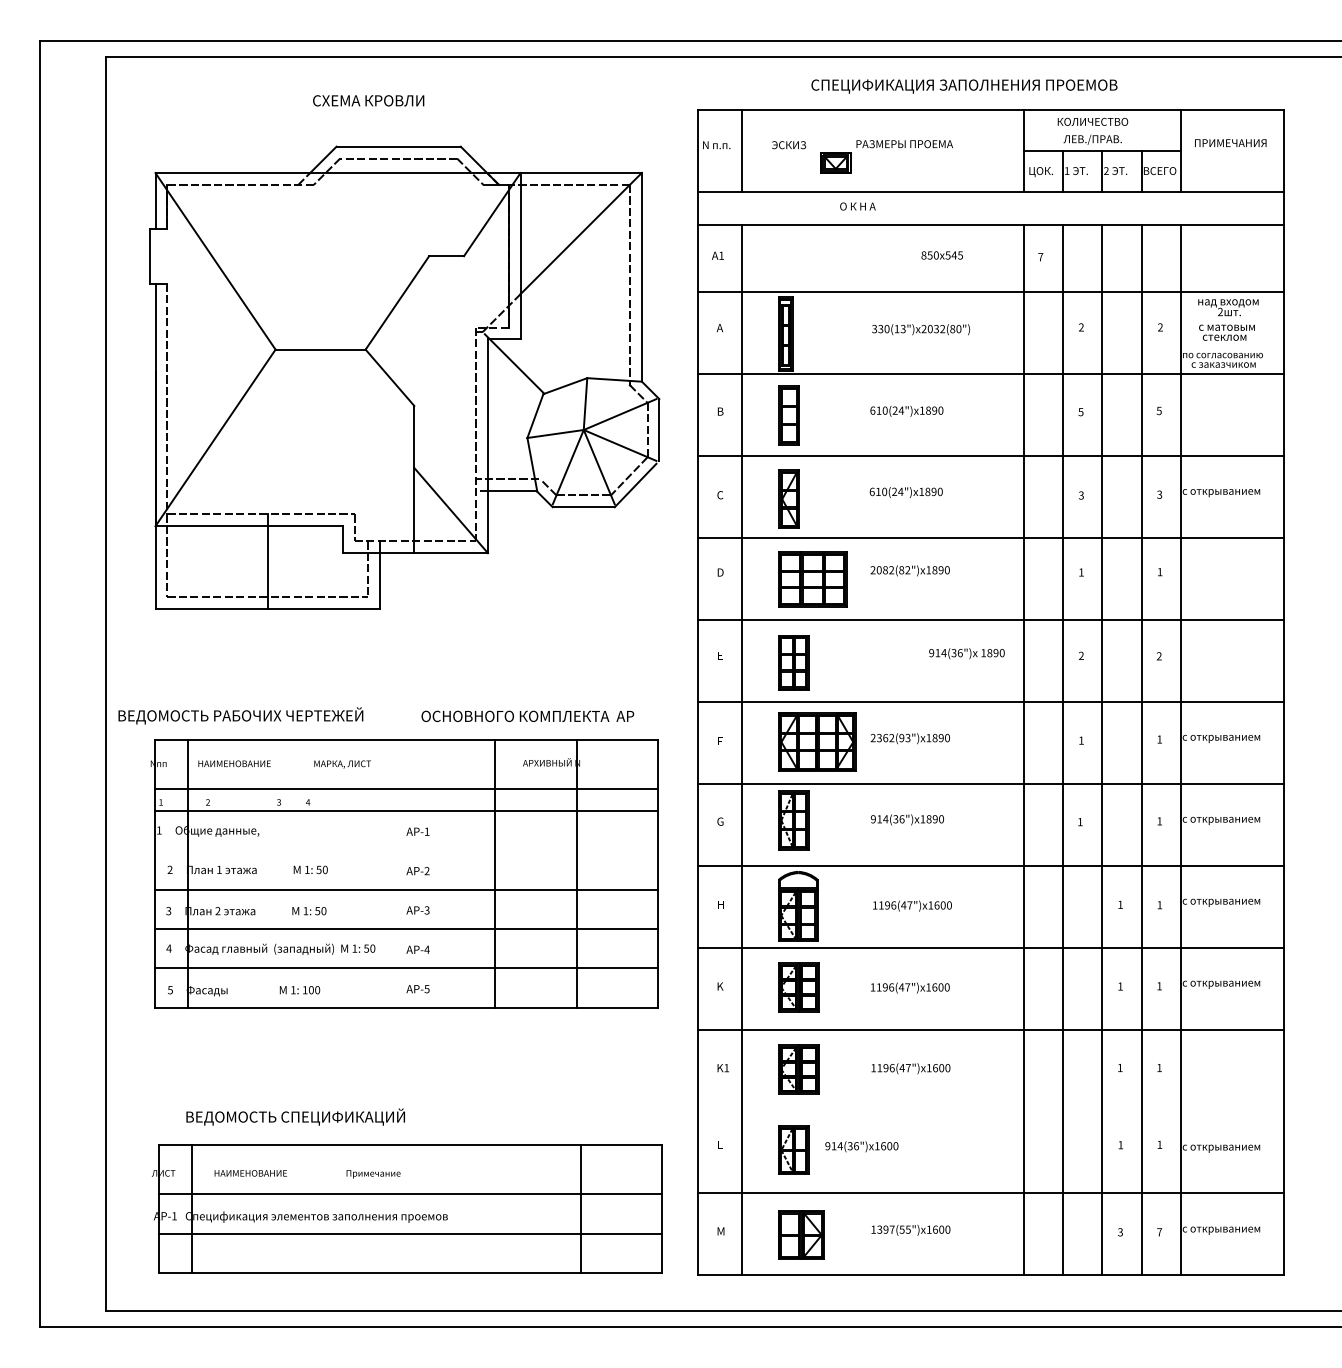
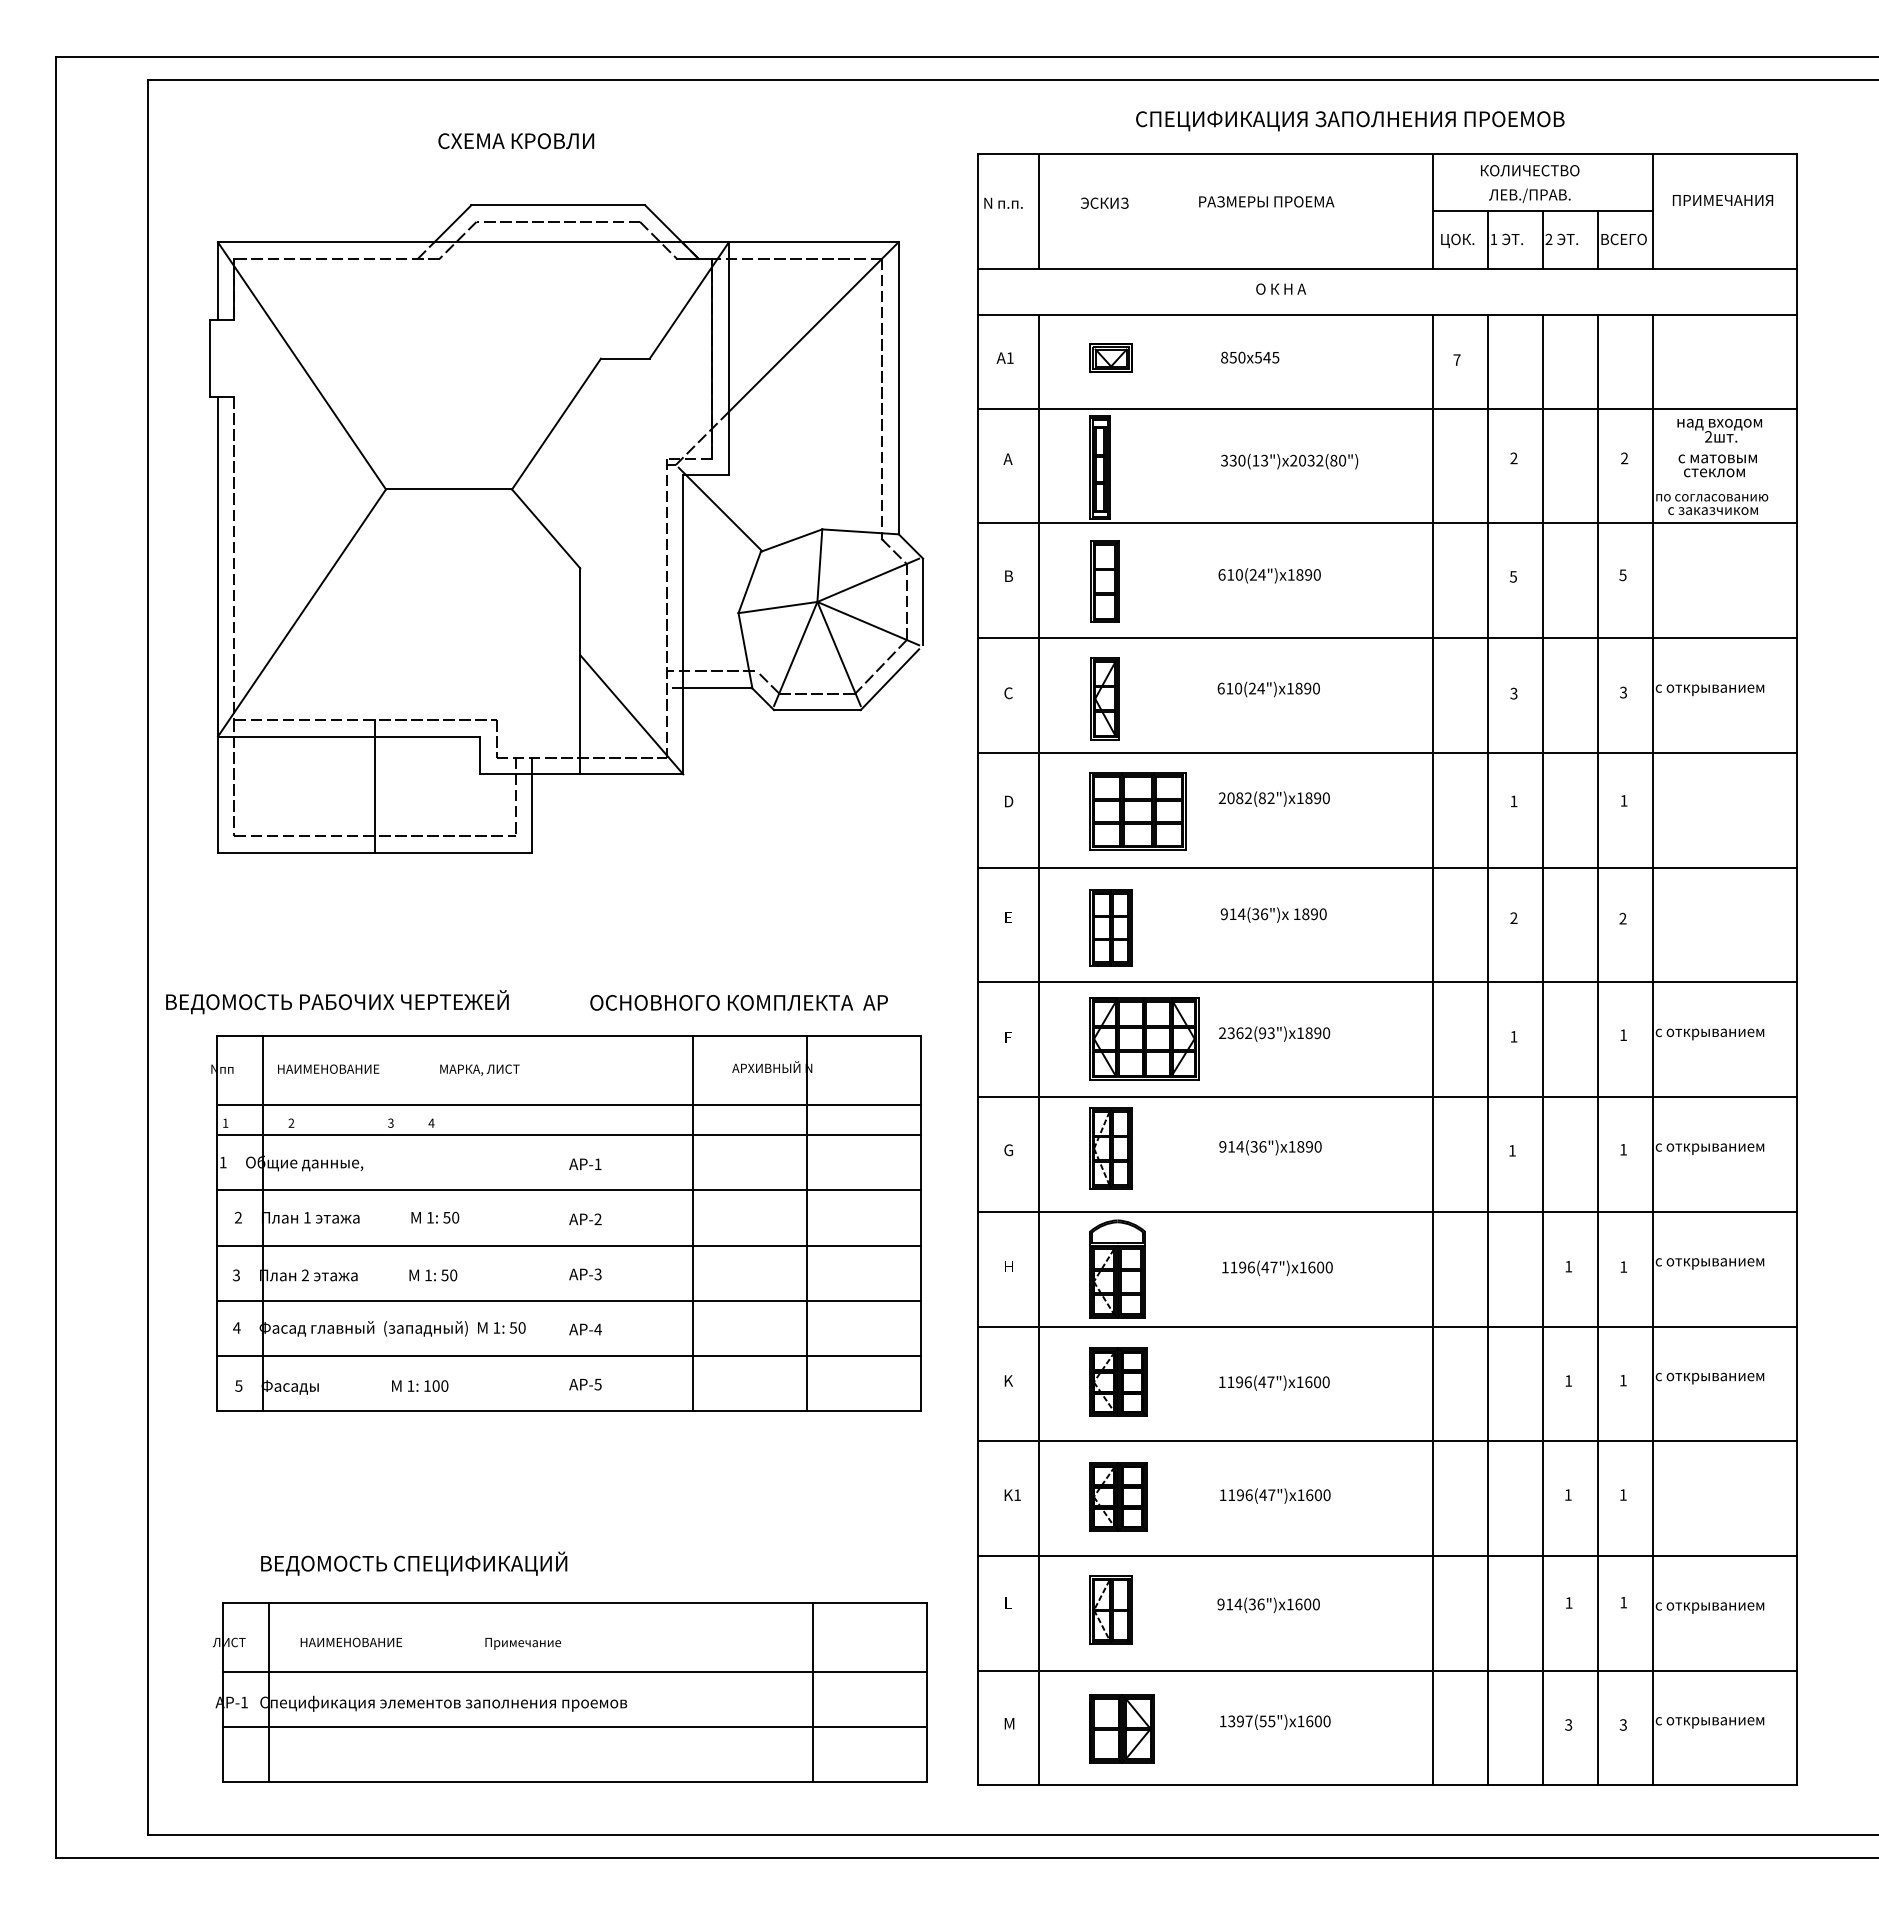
part: (835, 162) -> (1110, 357), moved
text: (858, 206) -> (1281, 288), moved
text: (942, 255) -> (1250, 357), moved
text: (966, 653) -> (1273, 914), moved
line: (405, 850) -> (568, 1190), added
line: (990, 1111) -> (1386, 1555), added
text: (861, 1146) -> (1268, 1604), moved
text: (1158, 1231) -> (1622, 1724), 7 -> 3

